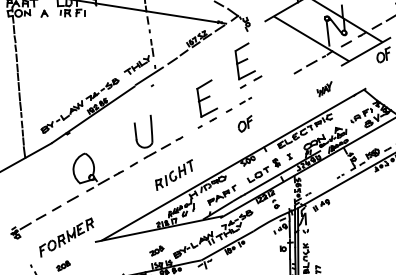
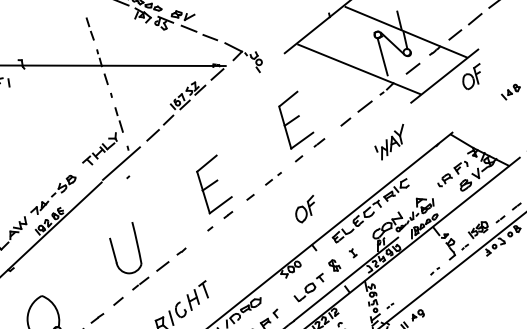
part: (248, 65) -> (302, 125), moved
part: (324, 89) -> (390, 143), size x1.43
part: (244, 123) -> (304, 209), moved

